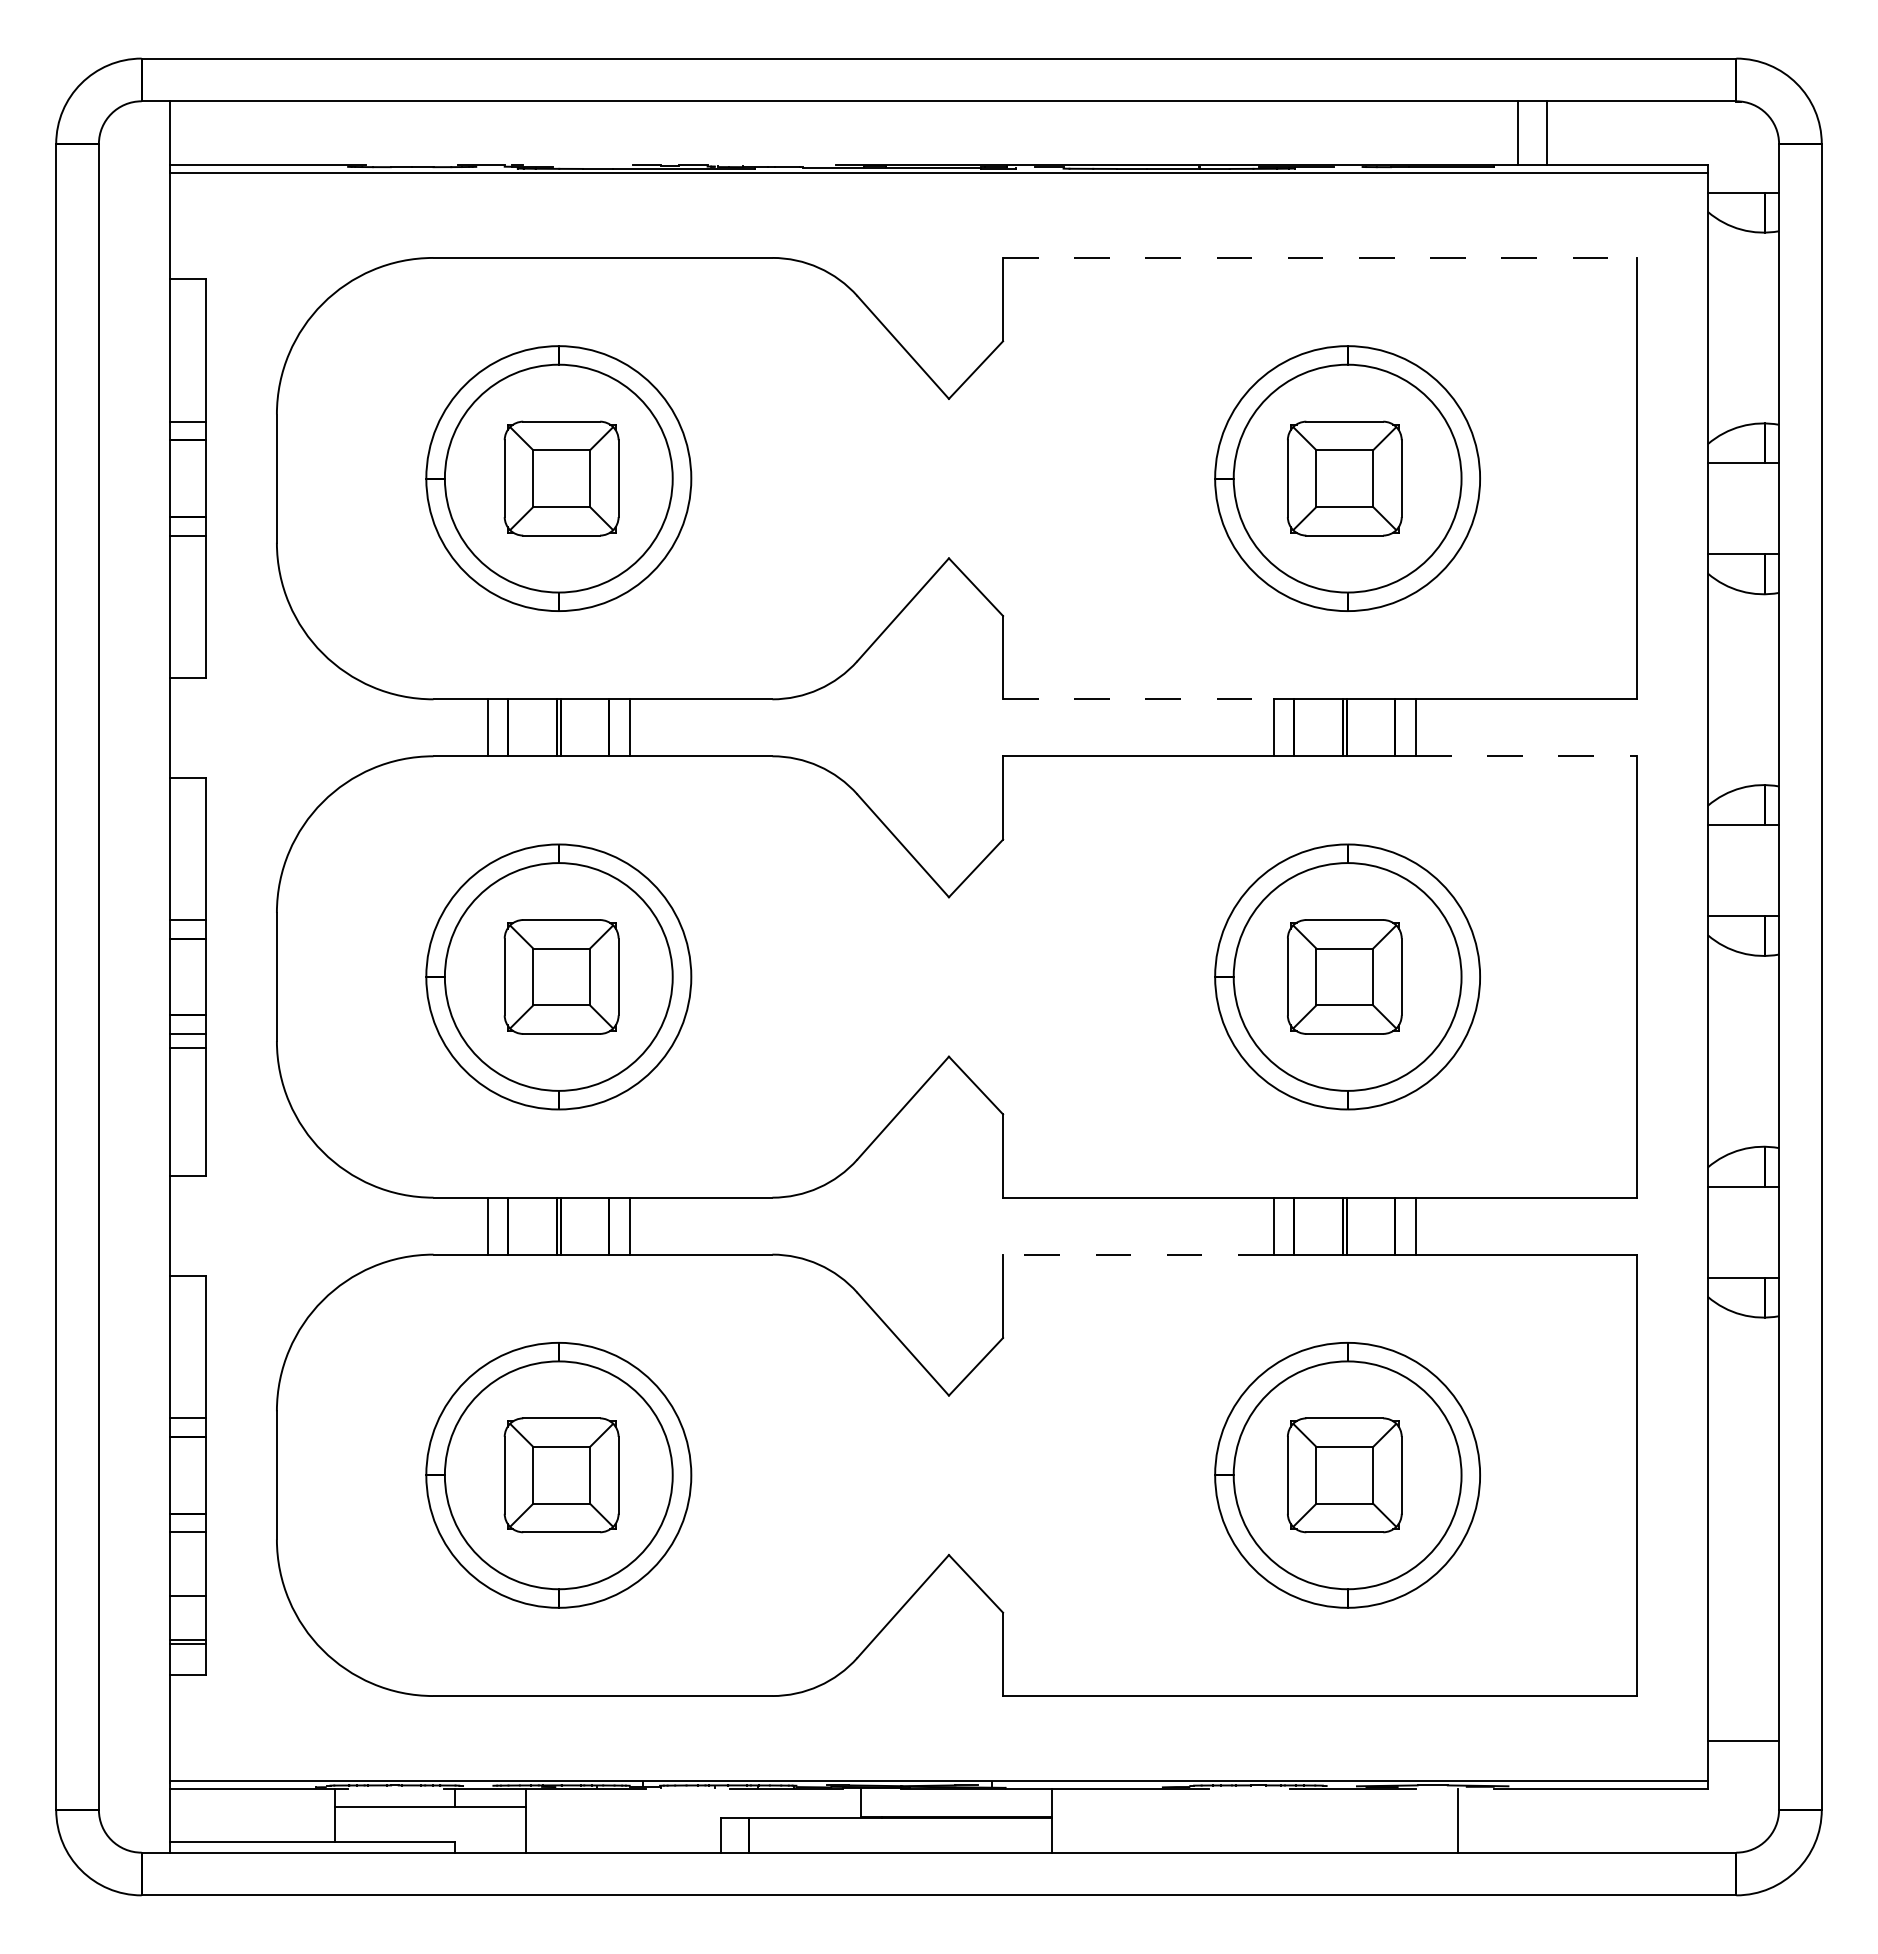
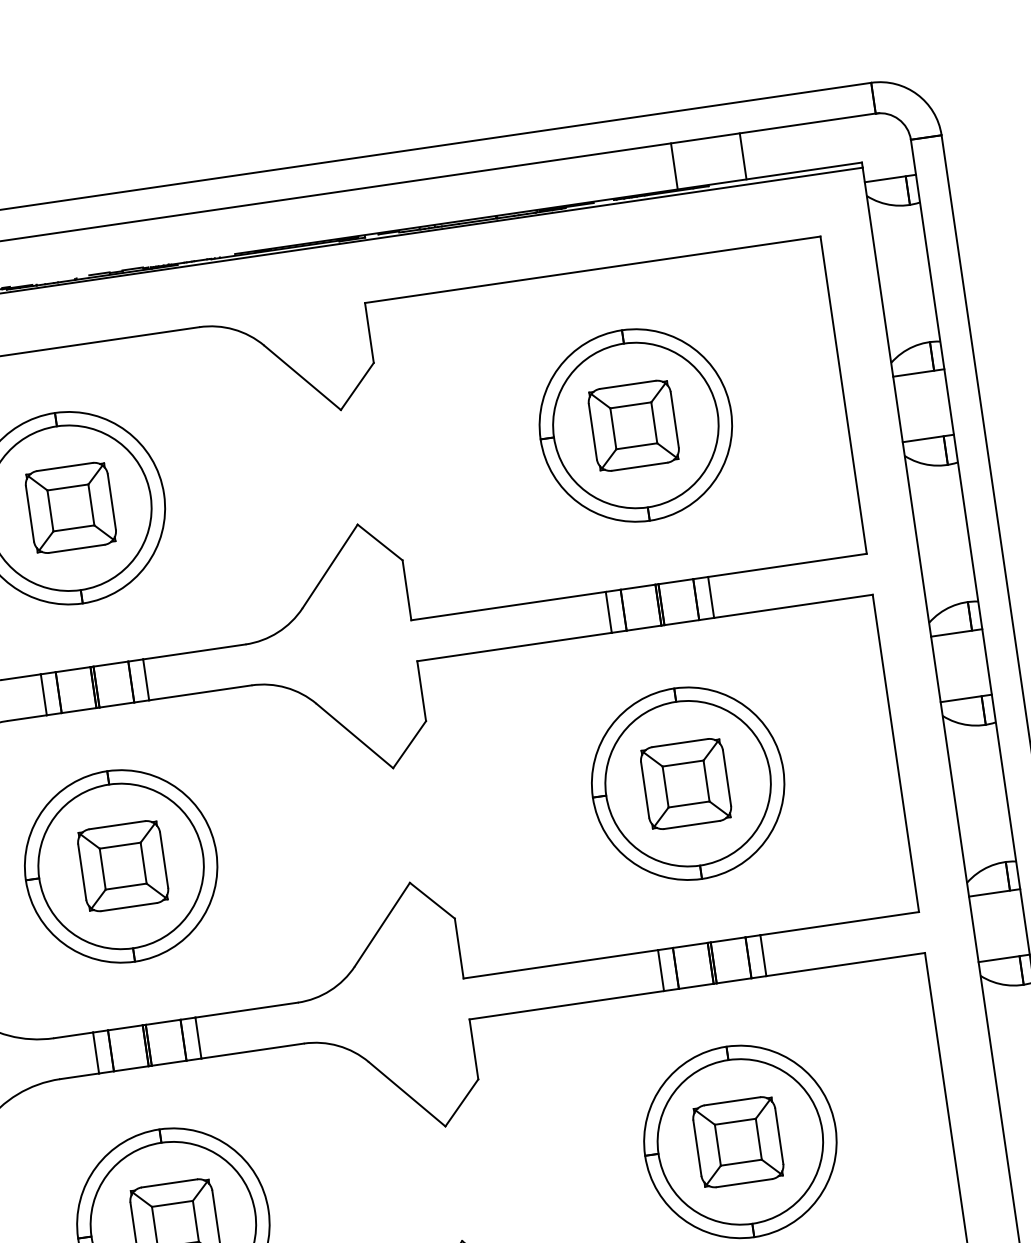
line: (1517, 133) -> (674, 166), moved
line: (1319, 257) -> (592, 269), dashed -> solid
line: (1138, 699) -> (508, 606), dashed -> solid
line: (1526, 756) -> (793, 606), dashed -> solid
line: (1137, 1254) -> (566, 1005), dashed -> solid

